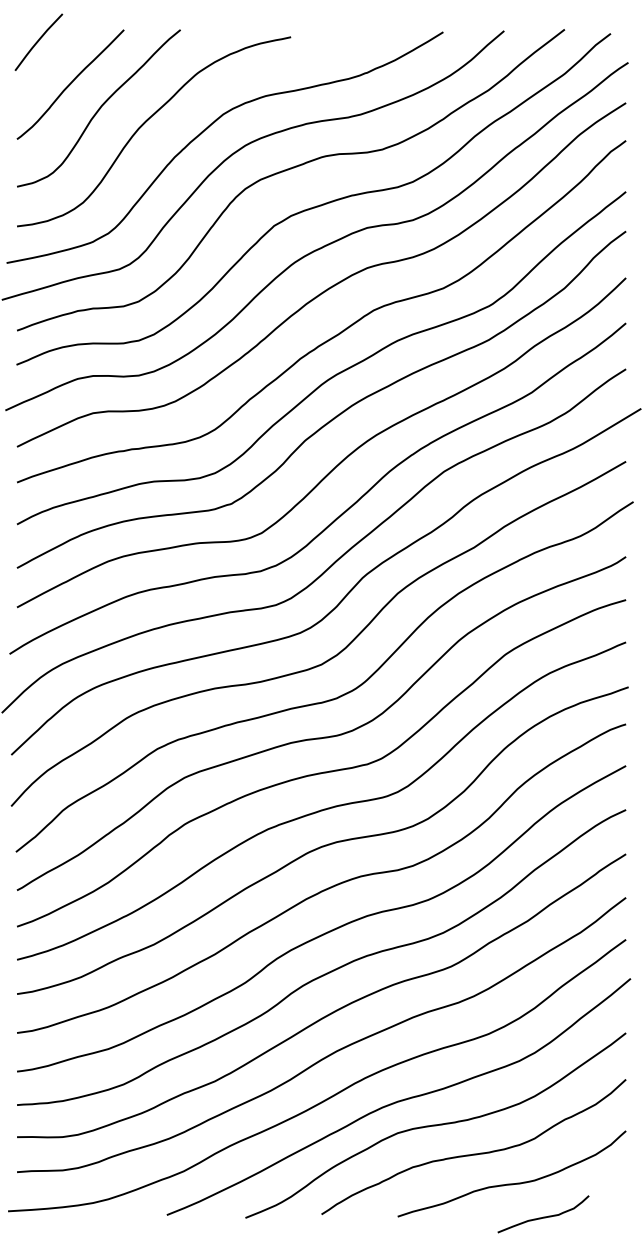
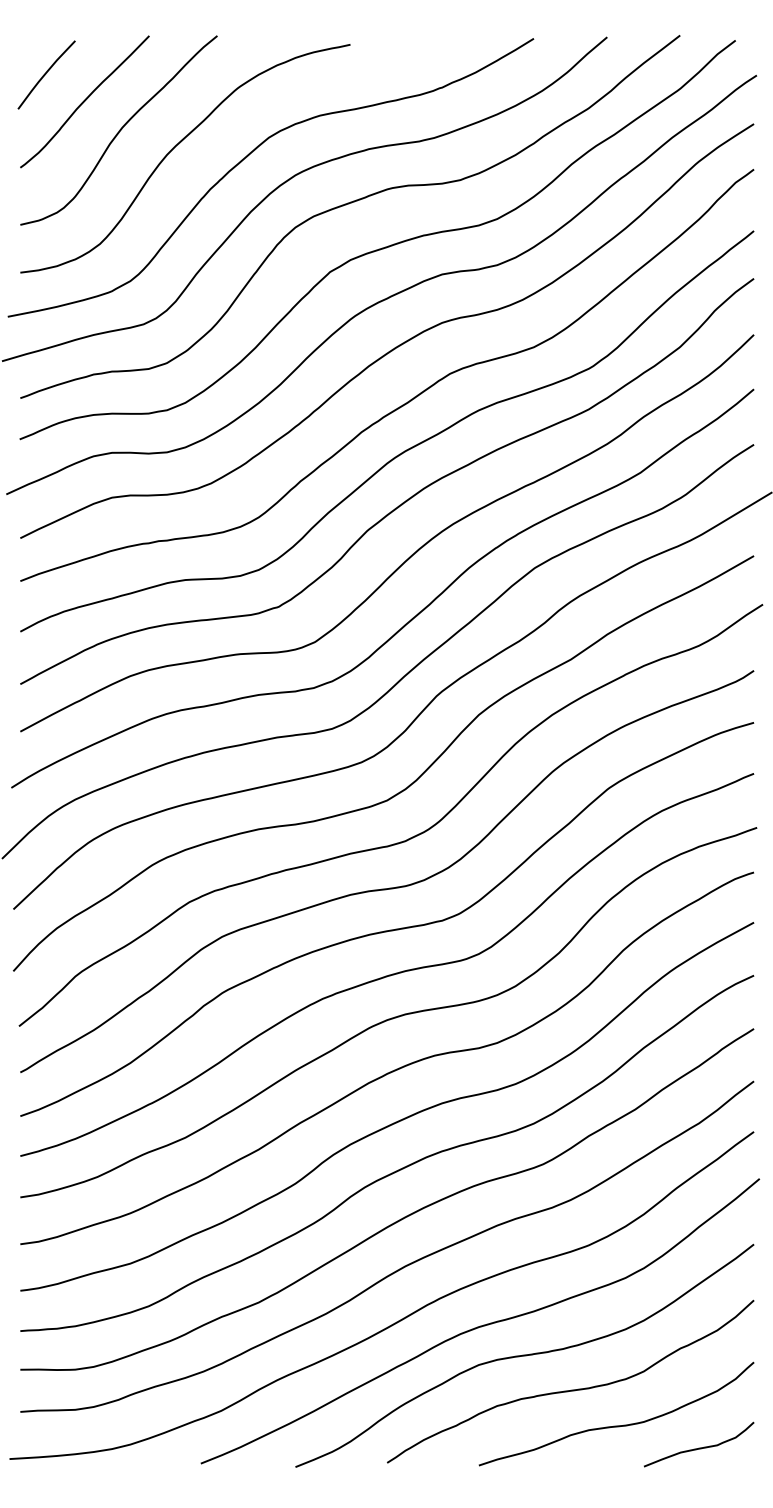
curve: (38, 41) -> (46, 74), moved
curve: (543, 1216) -> (699, 1447), moved

